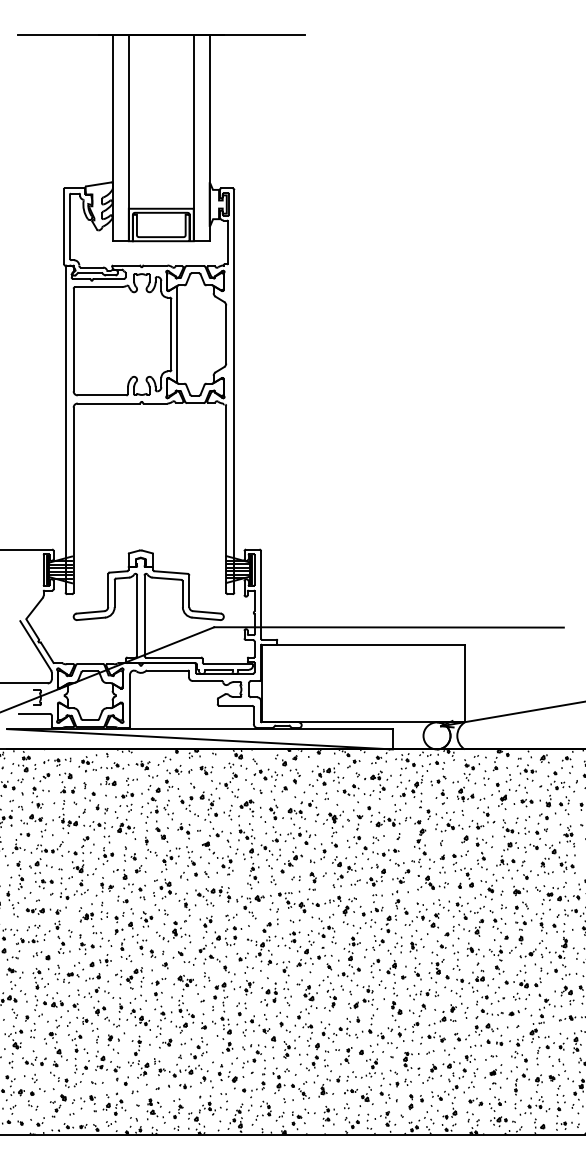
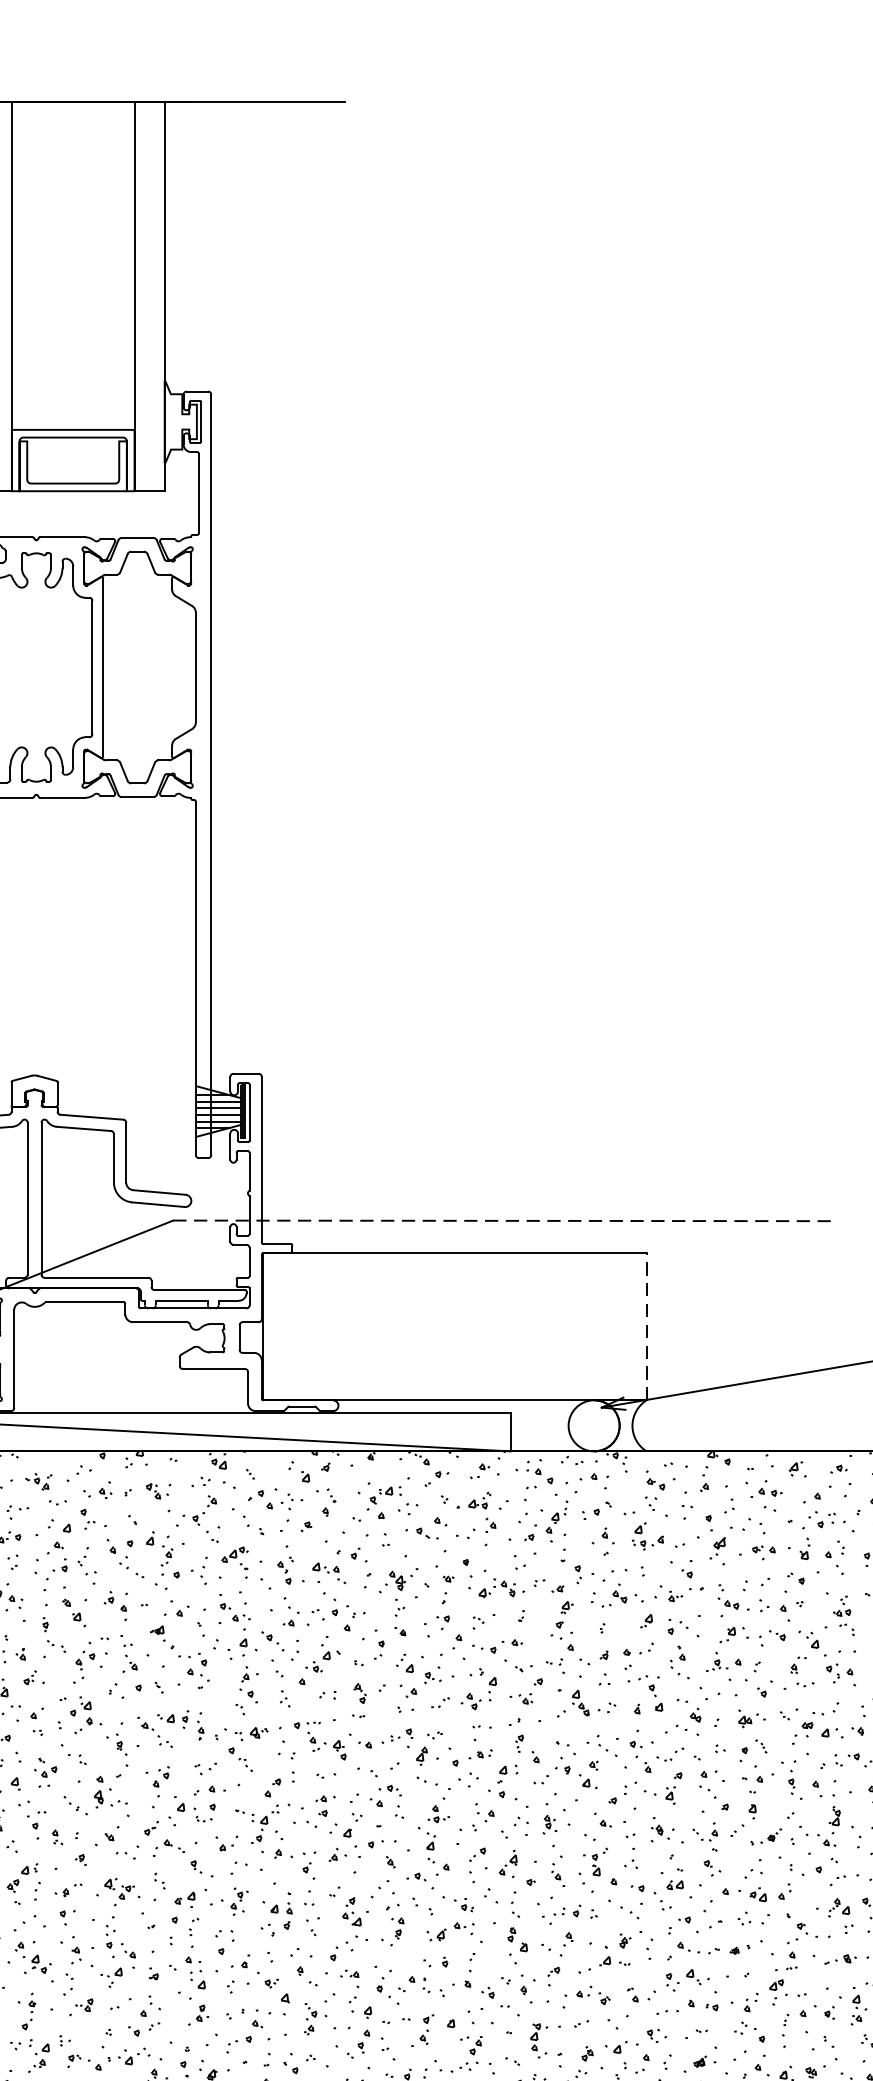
line: (389, 627) -> (504, 1221), solid -> dashed
line: (464, 683) -> (646, 1326), solid -> dashed

